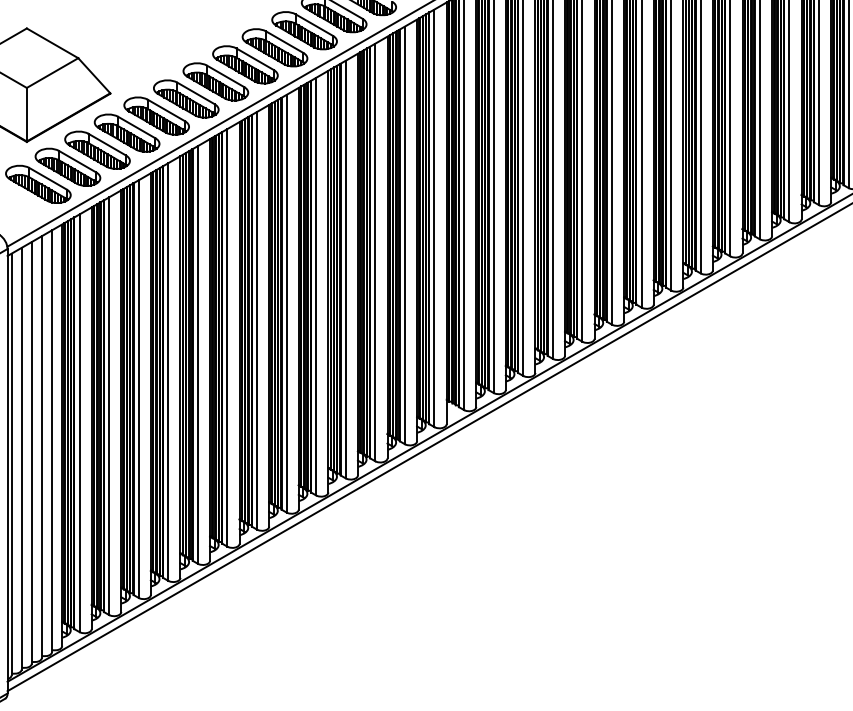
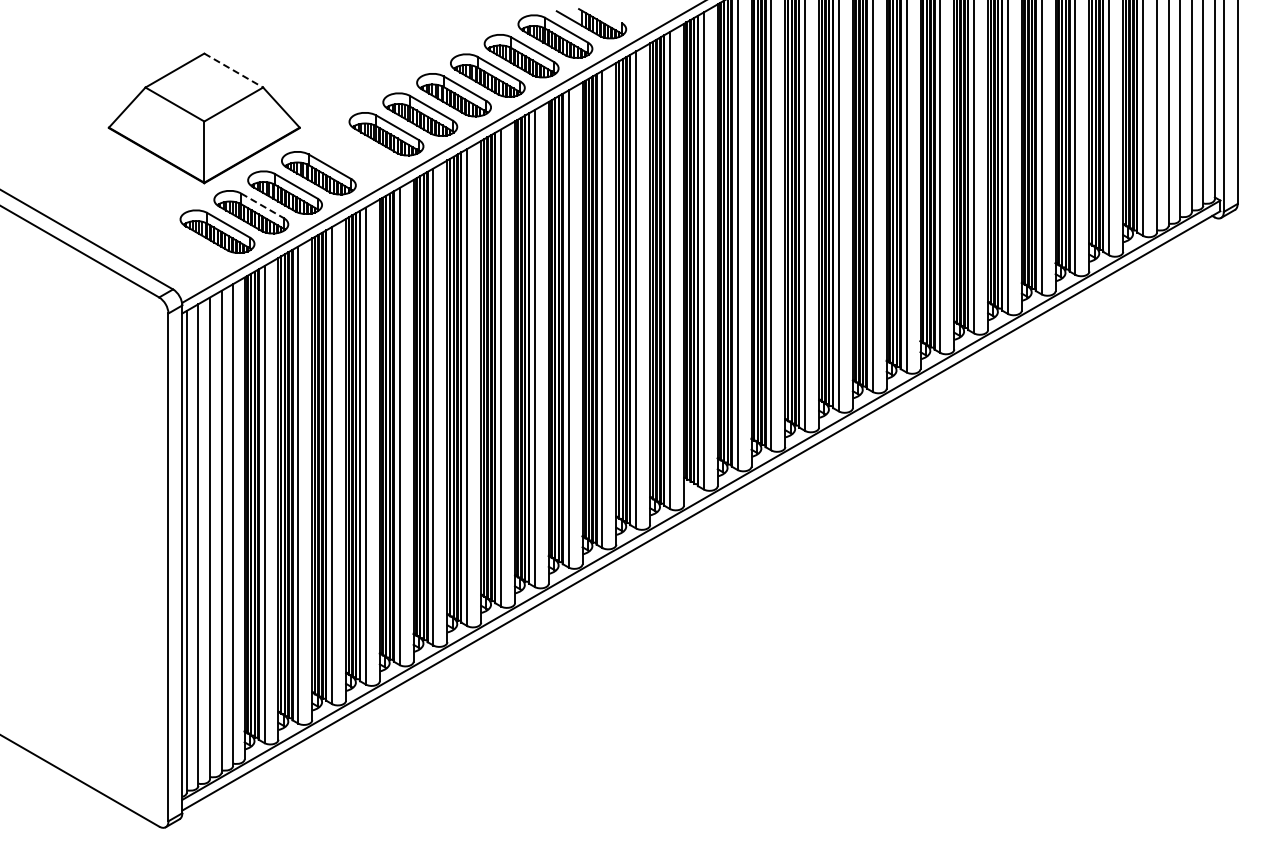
line: (52, 43) -> (233, 70), solid -> dashed
part: (156, 115) -> (352, 153), removed
line: (77, 161) -> (262, 205), solid -> dashed

